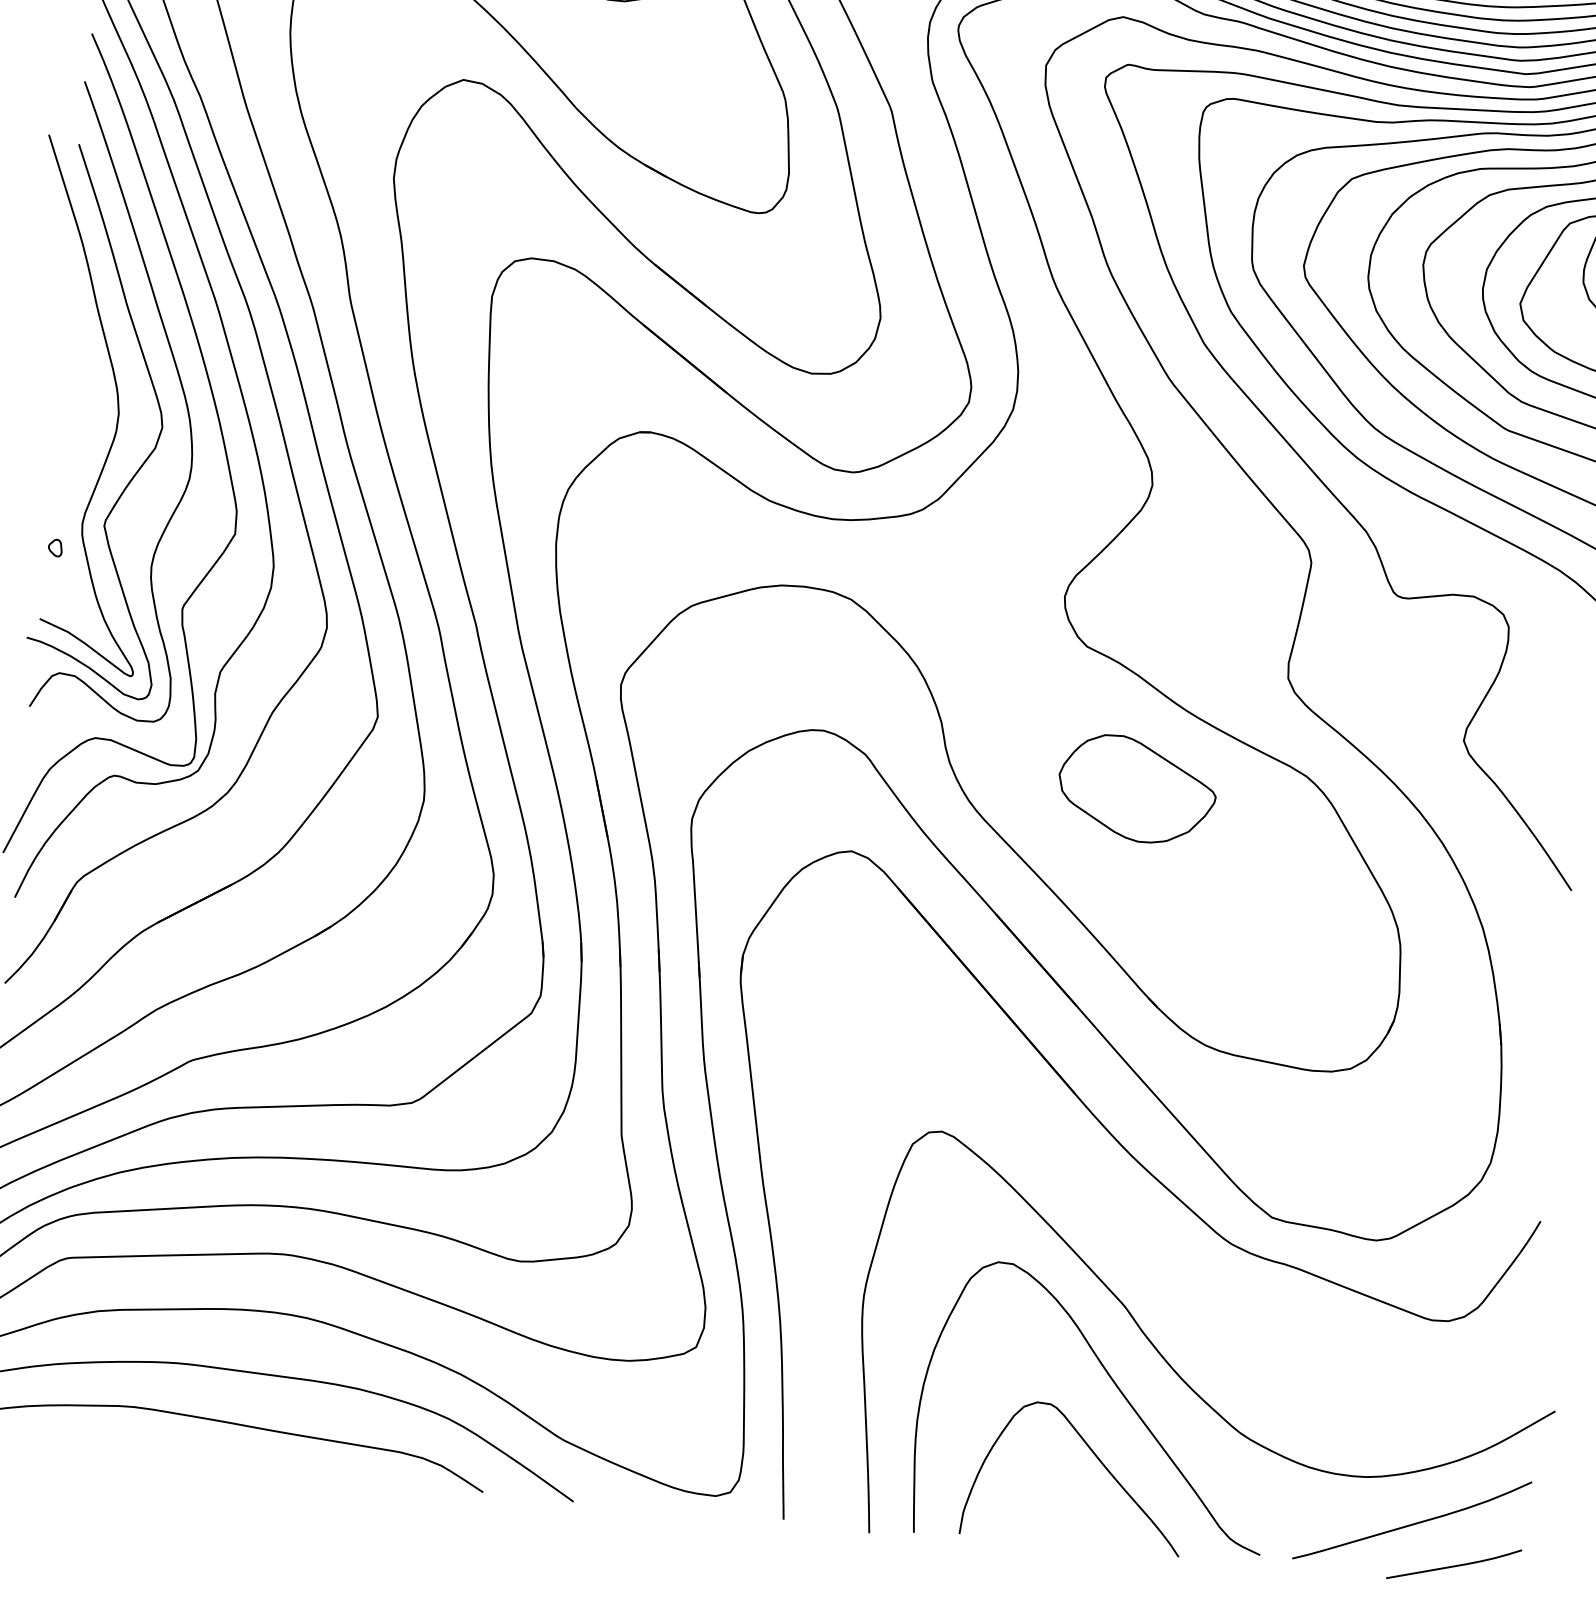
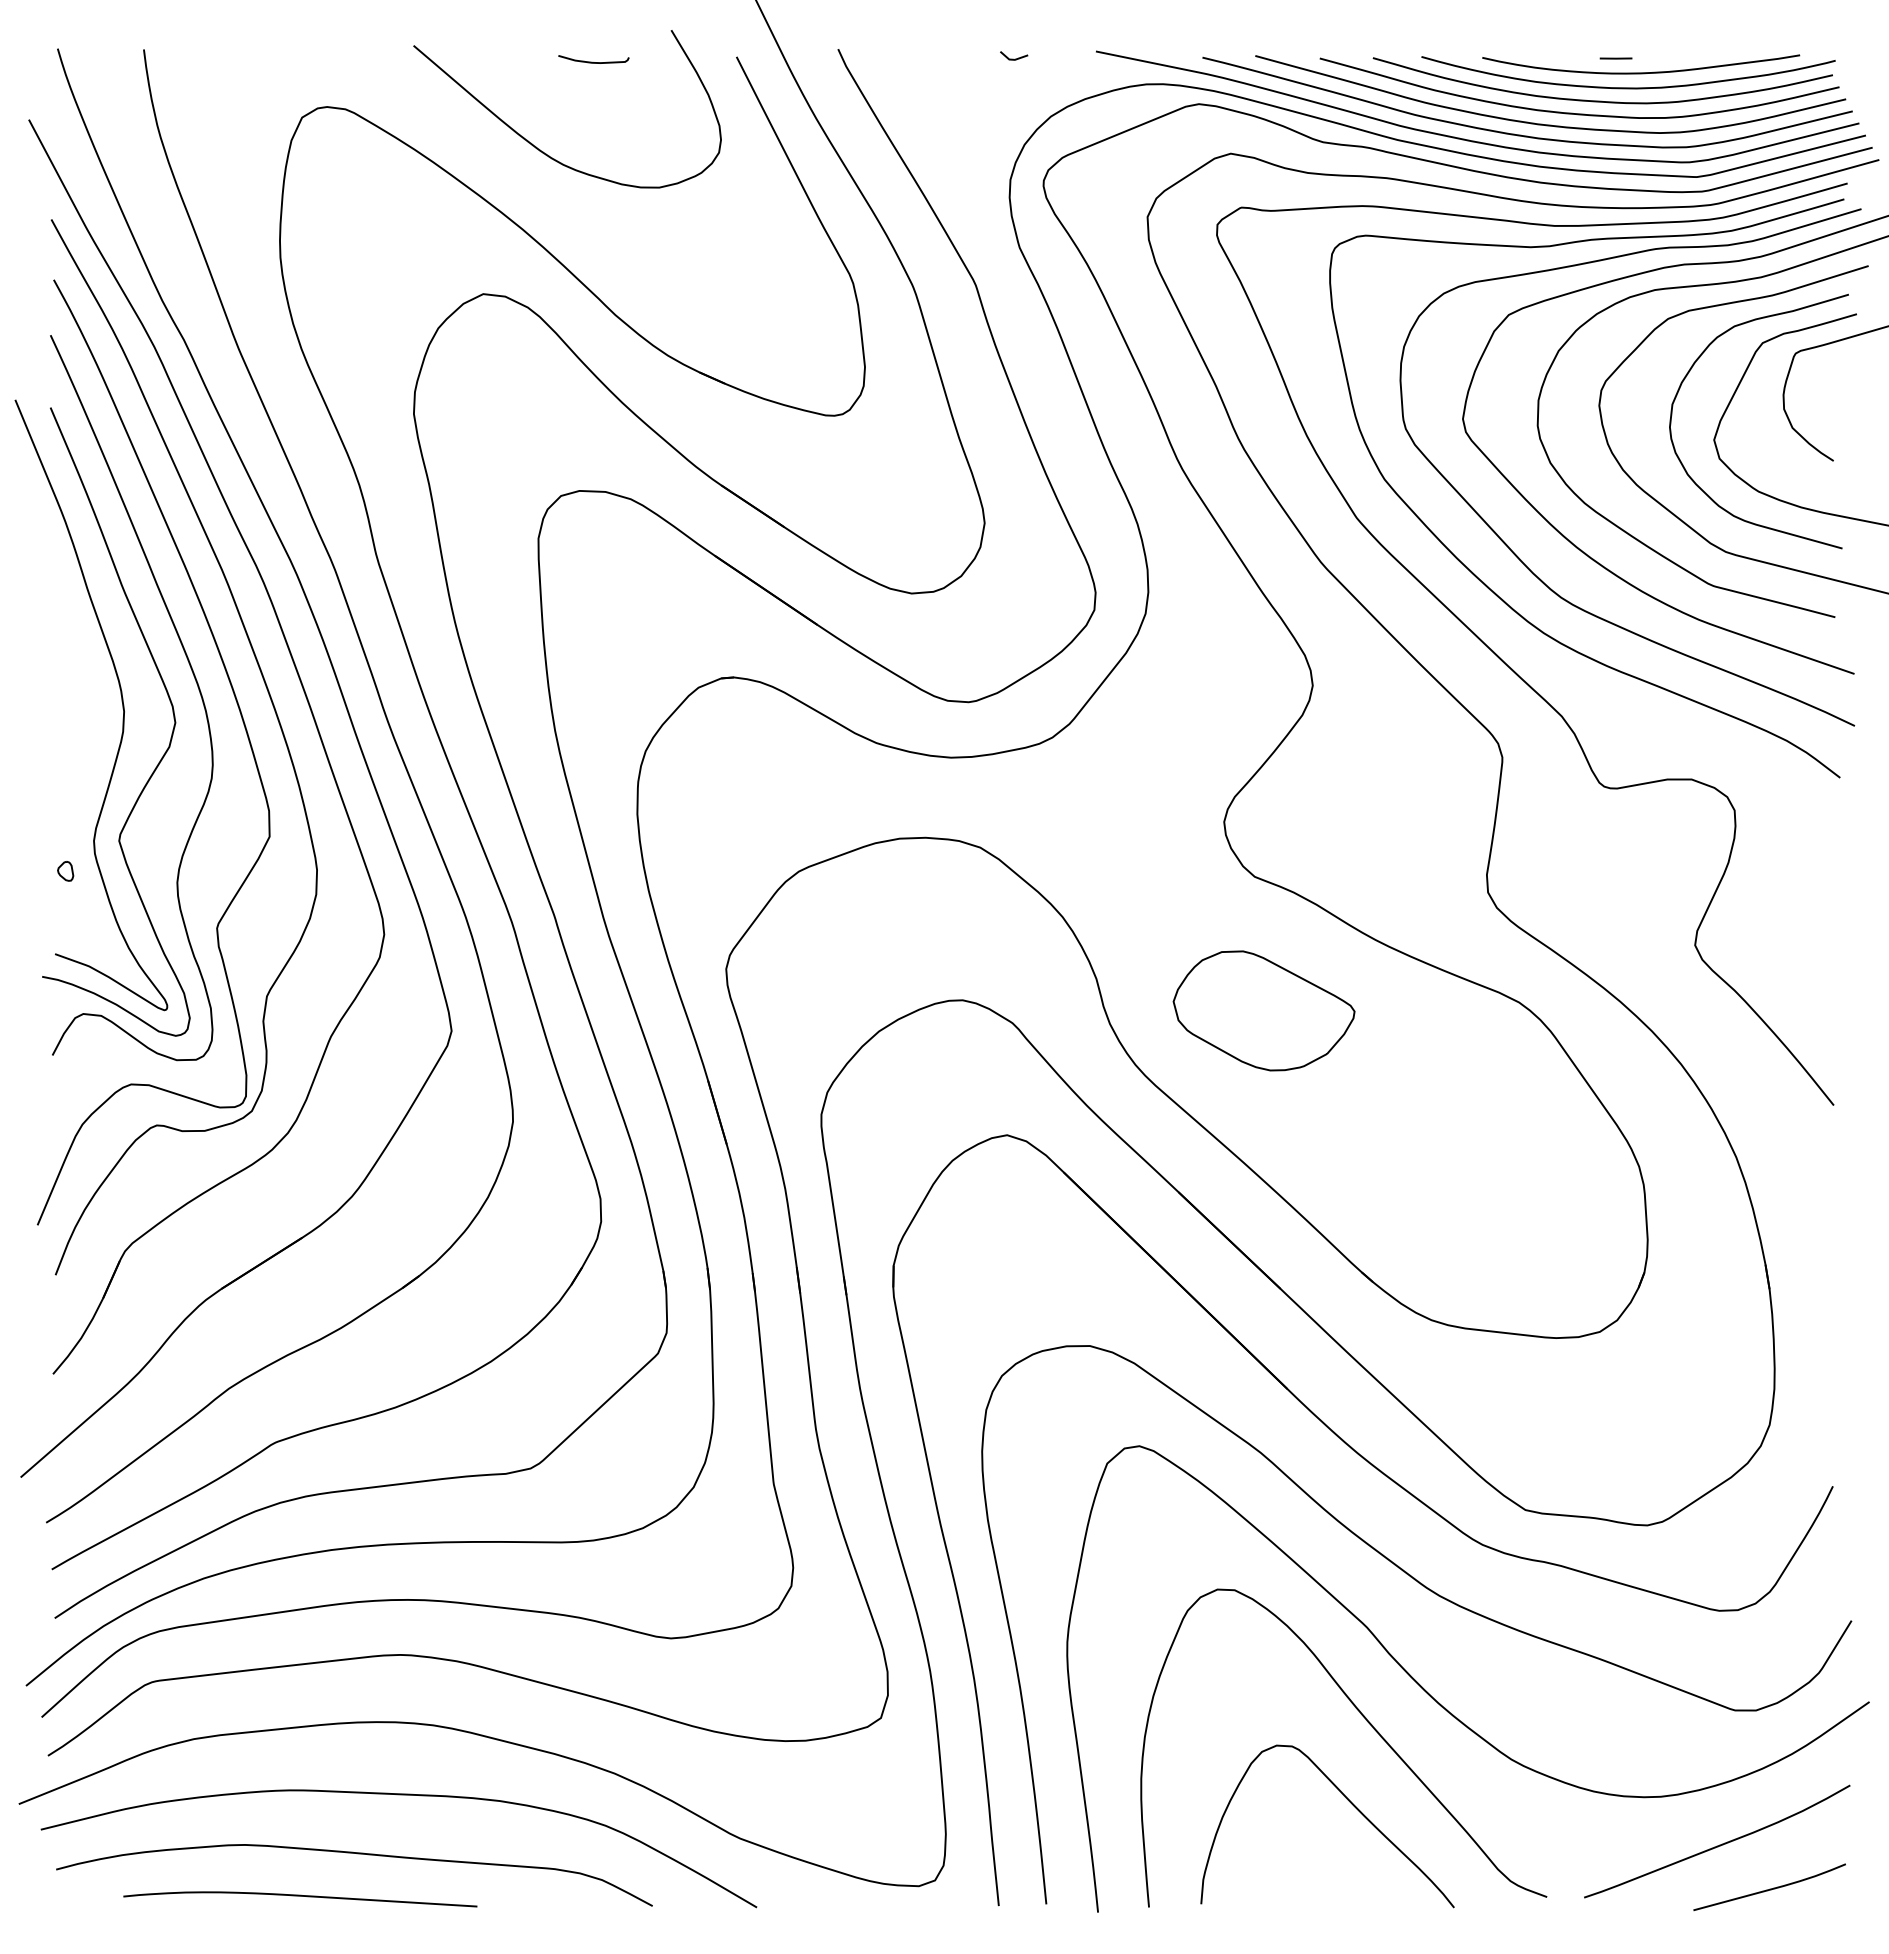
part: (1136, 789) -> (1263, 1010), moved
curve: (1188, 1284) -> (1436, 1595), added
curve: (178, 1456) -> (300, 1896), added

